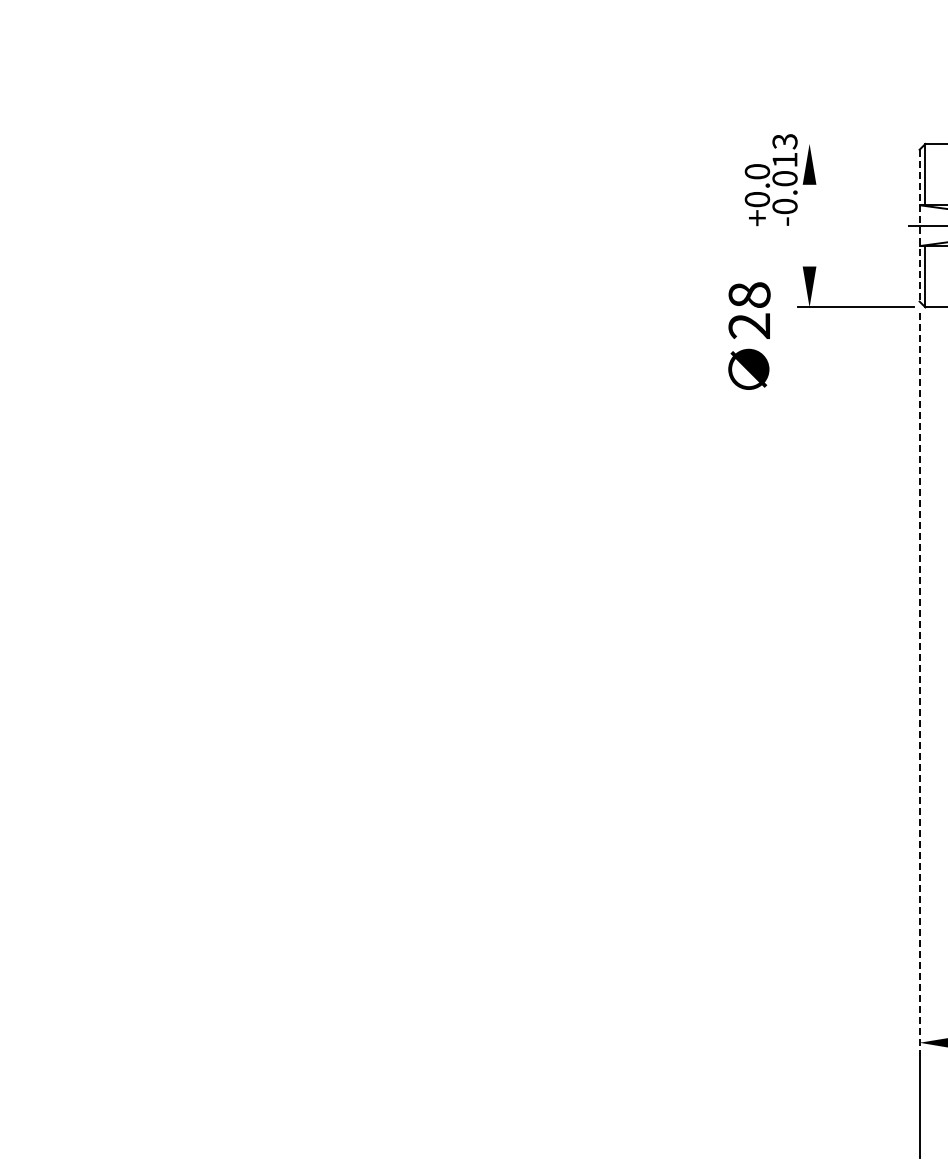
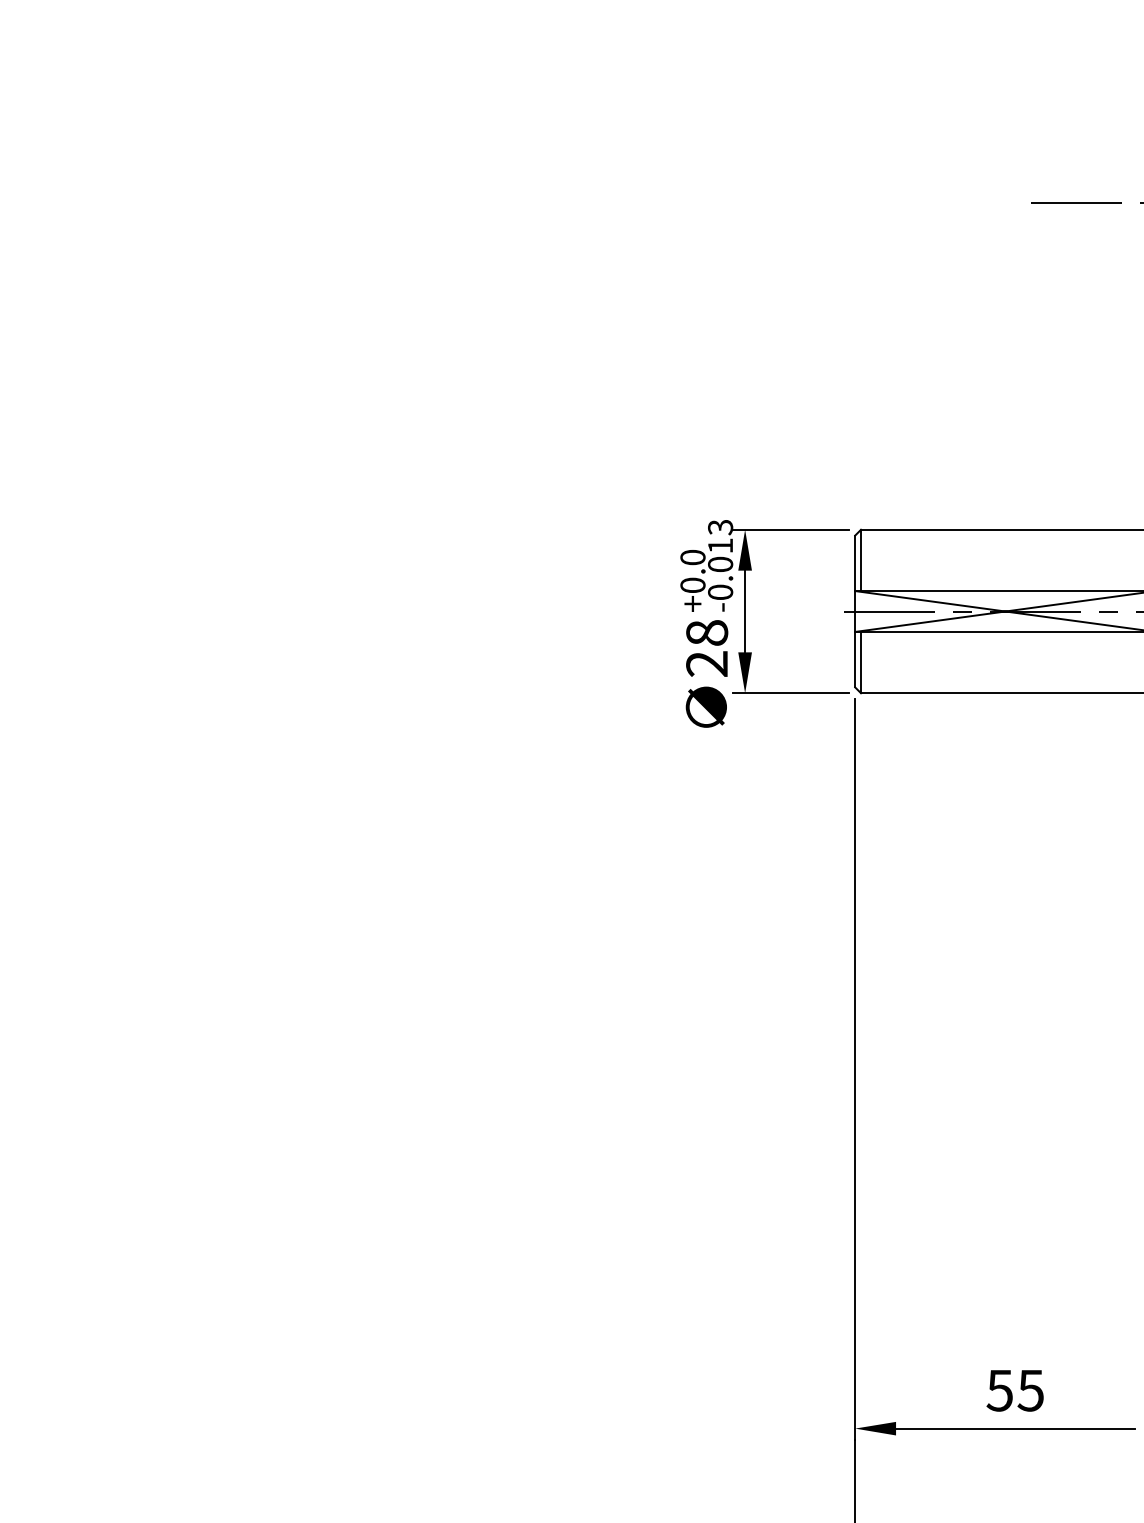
line: (855, 143) -> (791, 529), added
line: (809, 225) -> (745, 611), added
line: (919, 225) -> (855, 611), dashed -> solid
text: (748, 335) -> (706, 673), moved
line: (919, 683) -> (855, 1069), dashed -> solid

